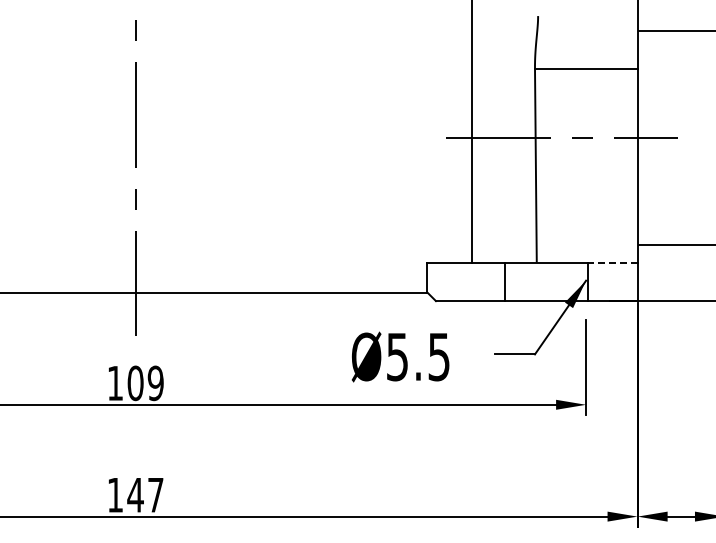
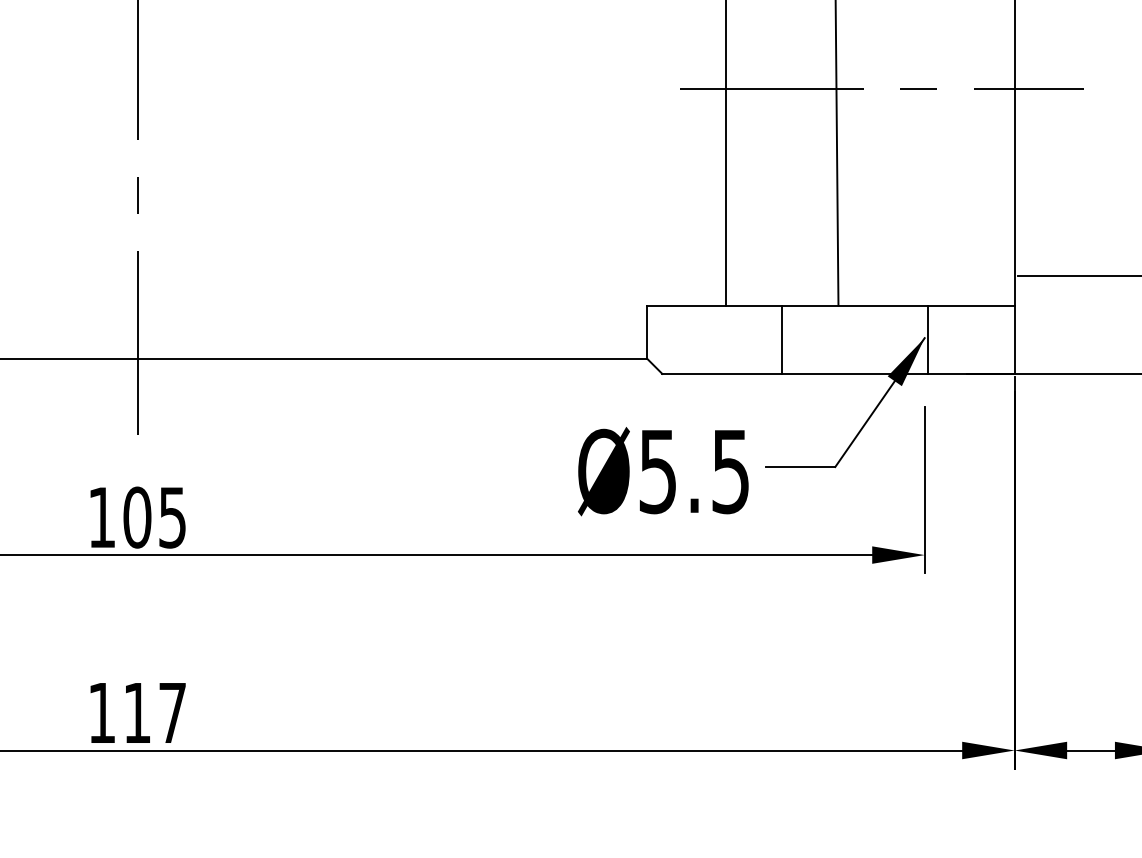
line: (612, 262) -> (970, 306), dashed -> solid
text: (400, 356) -> (663, 470), moved
text: (155, 382) -> (172, 516), 109 -> 105
text: (135, 495) -> (137, 713), 147 -> 117

